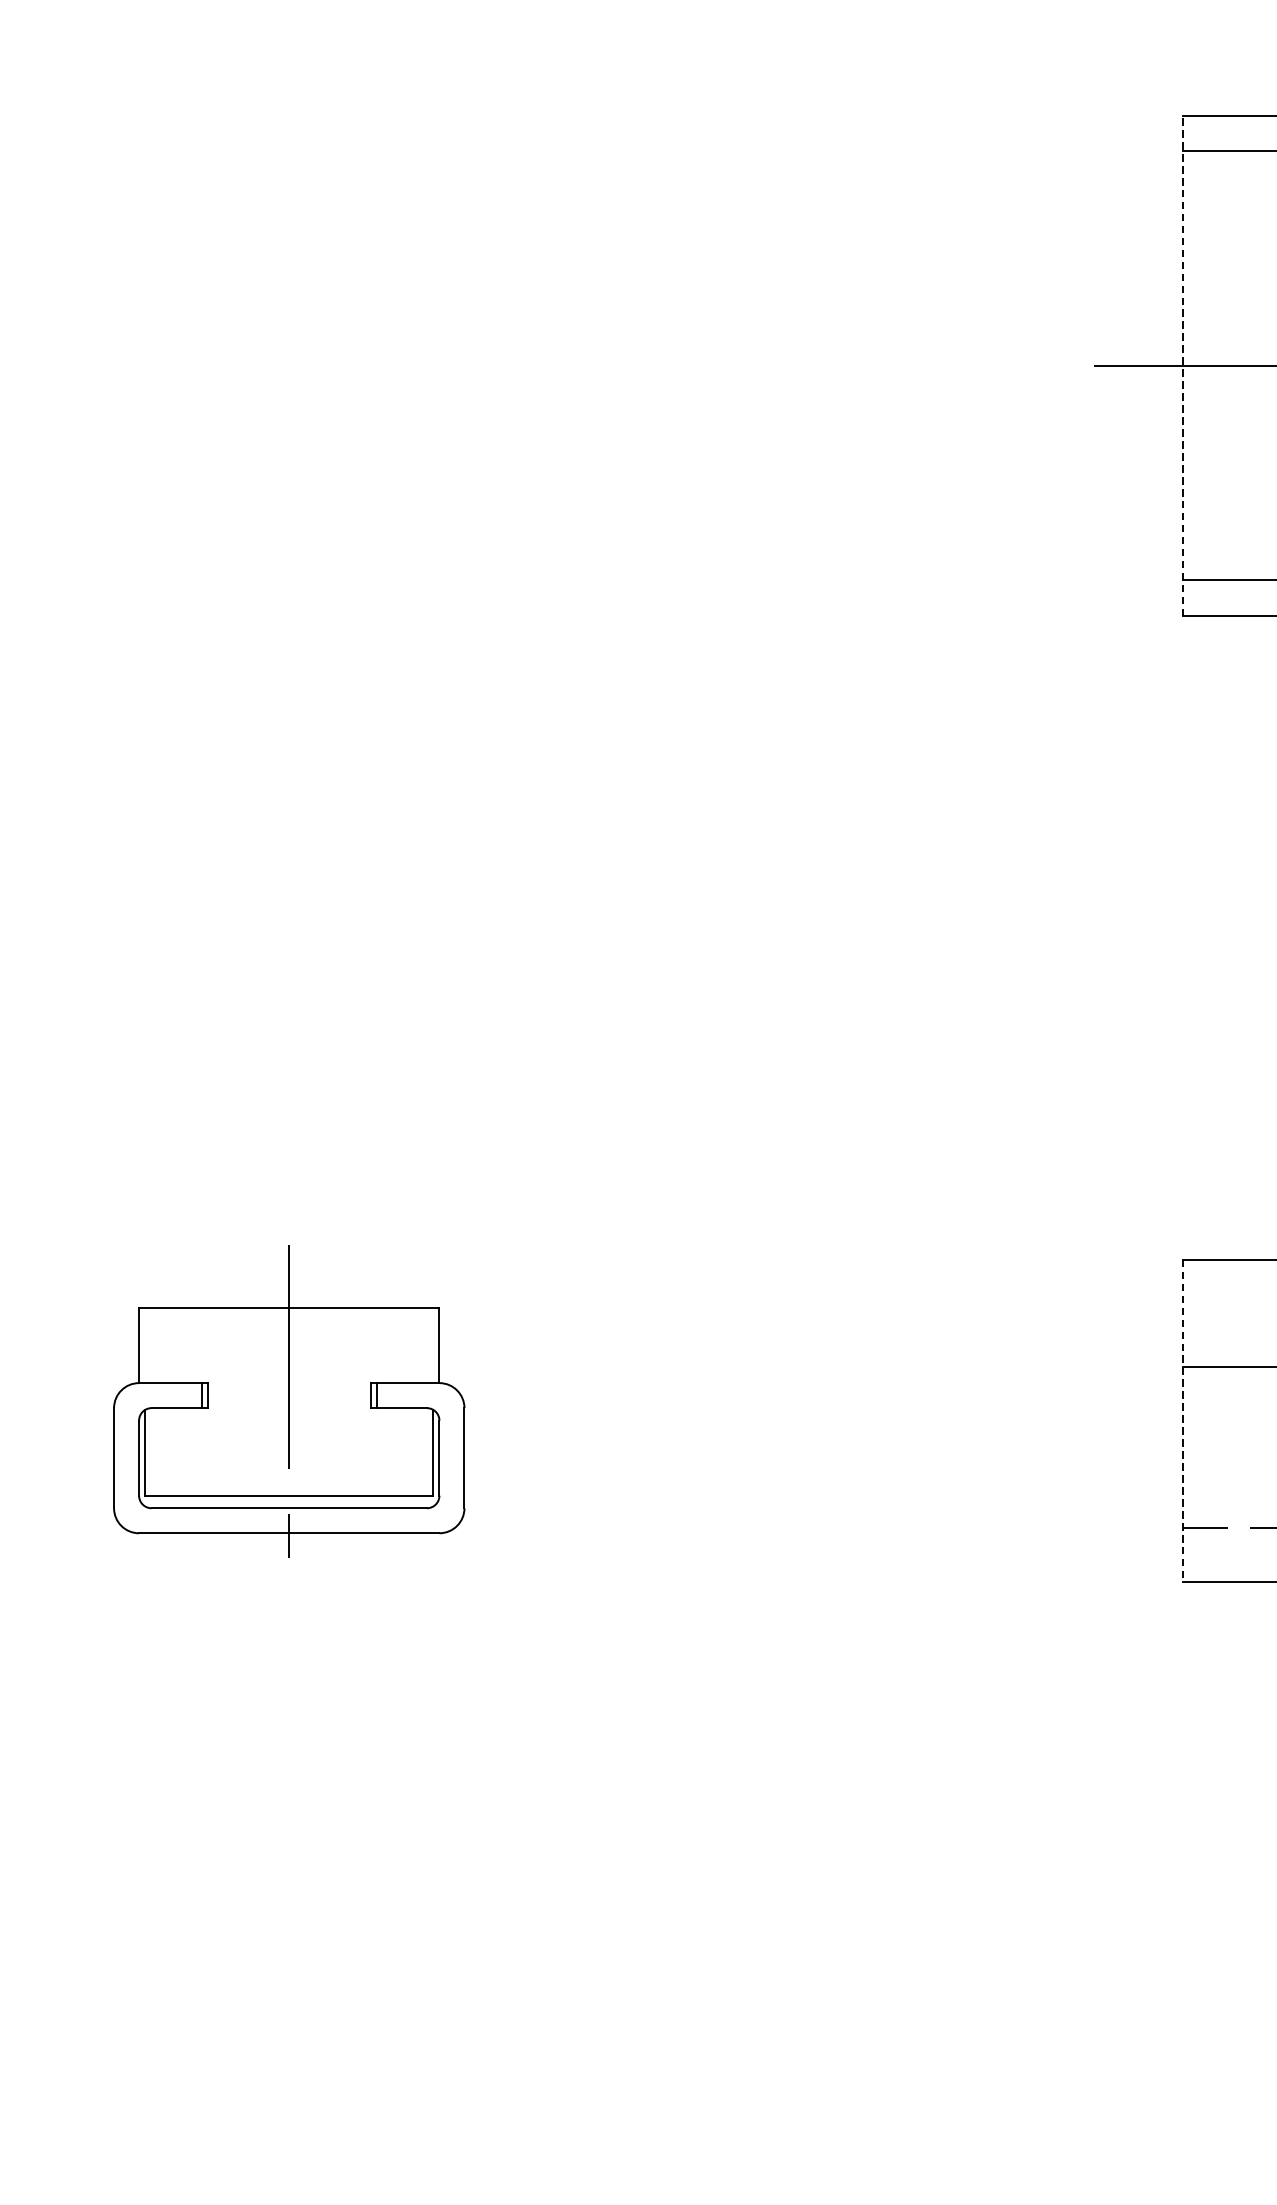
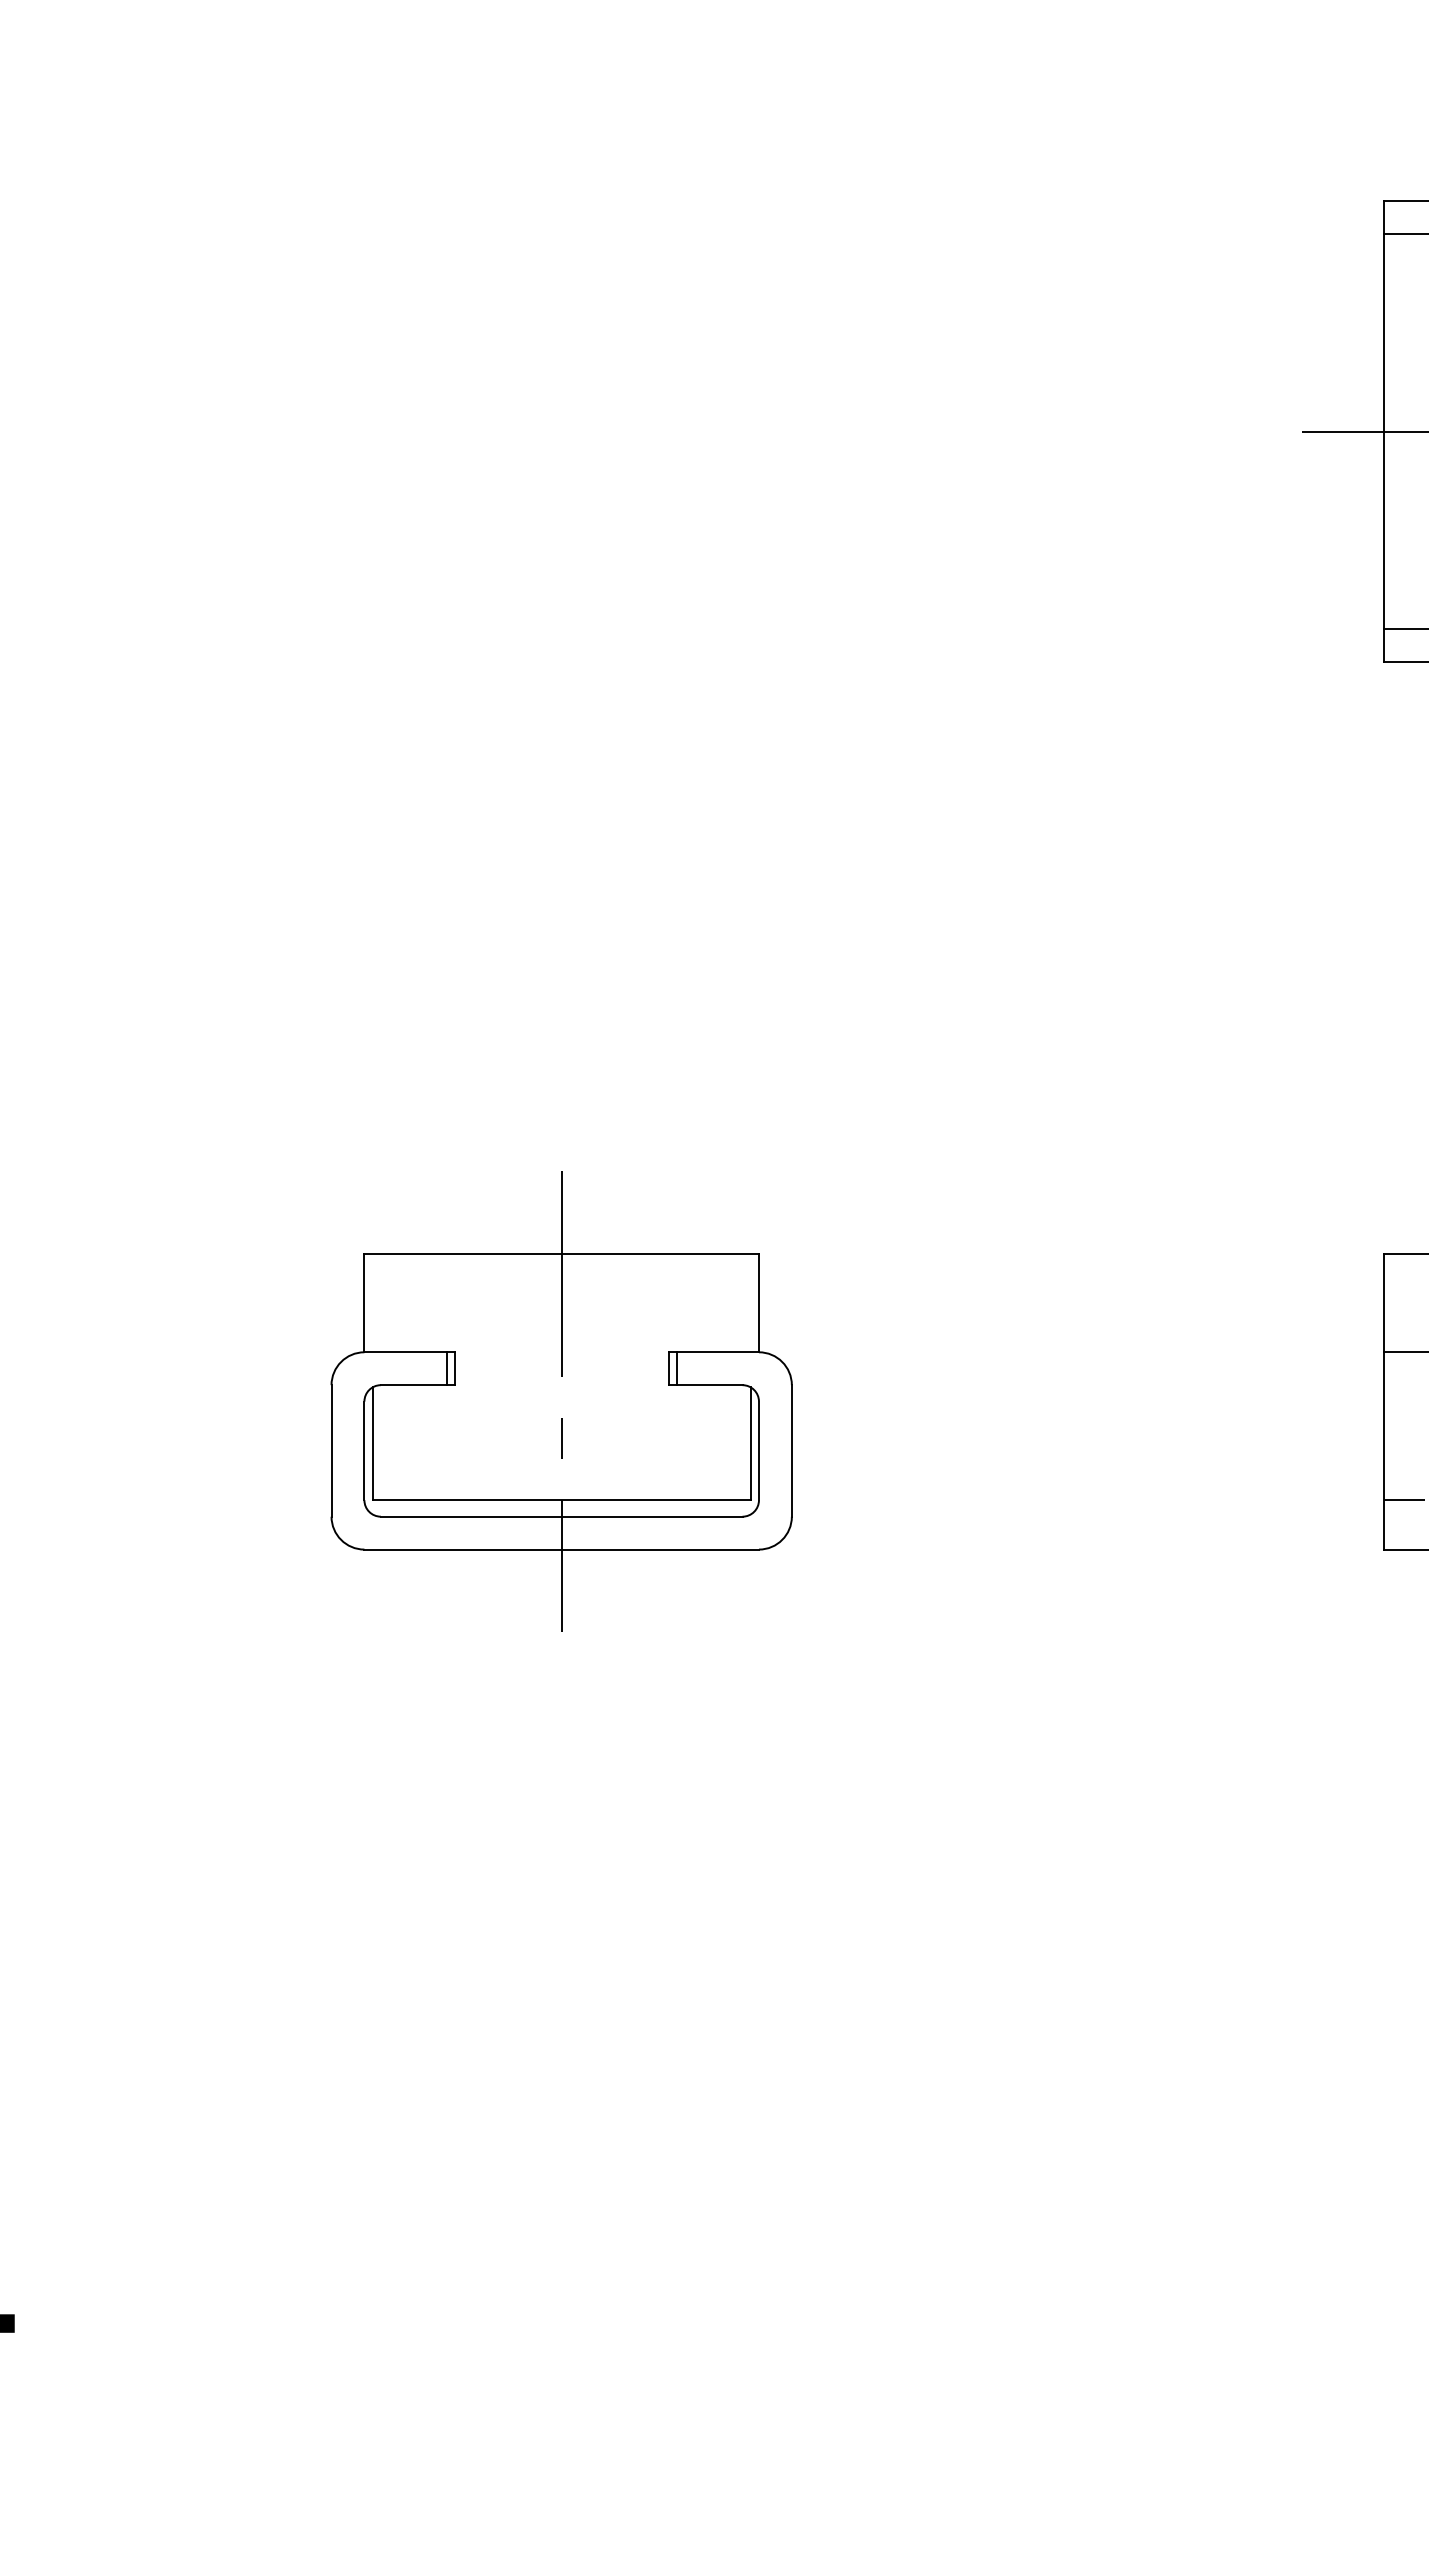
line: (1183, 365) -> (1383, 431), dashed -> solid
part: (289, 1420) -> (561, 1401), size x1.43
line: (1183, 1420) -> (1383, 1401), dashed -> solid

